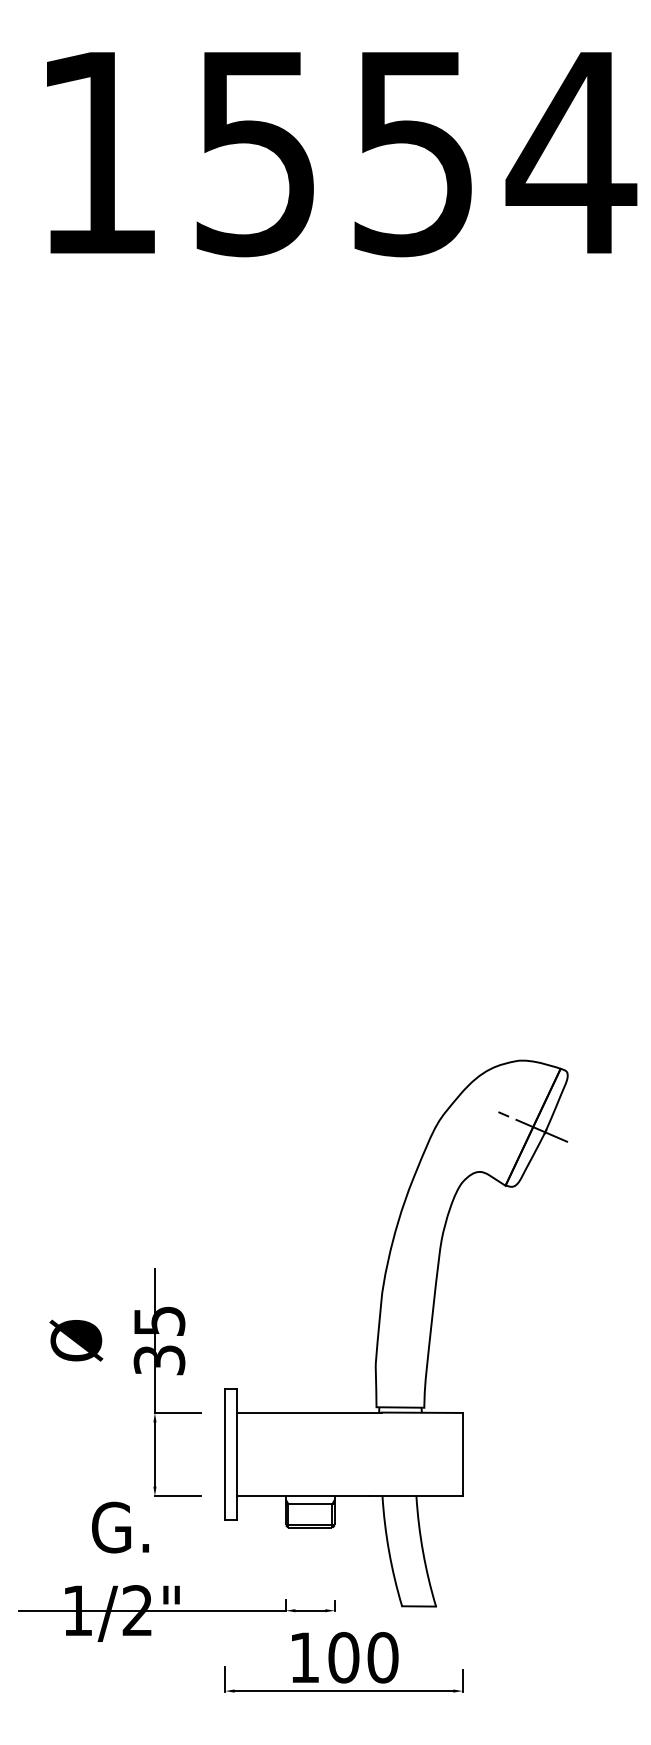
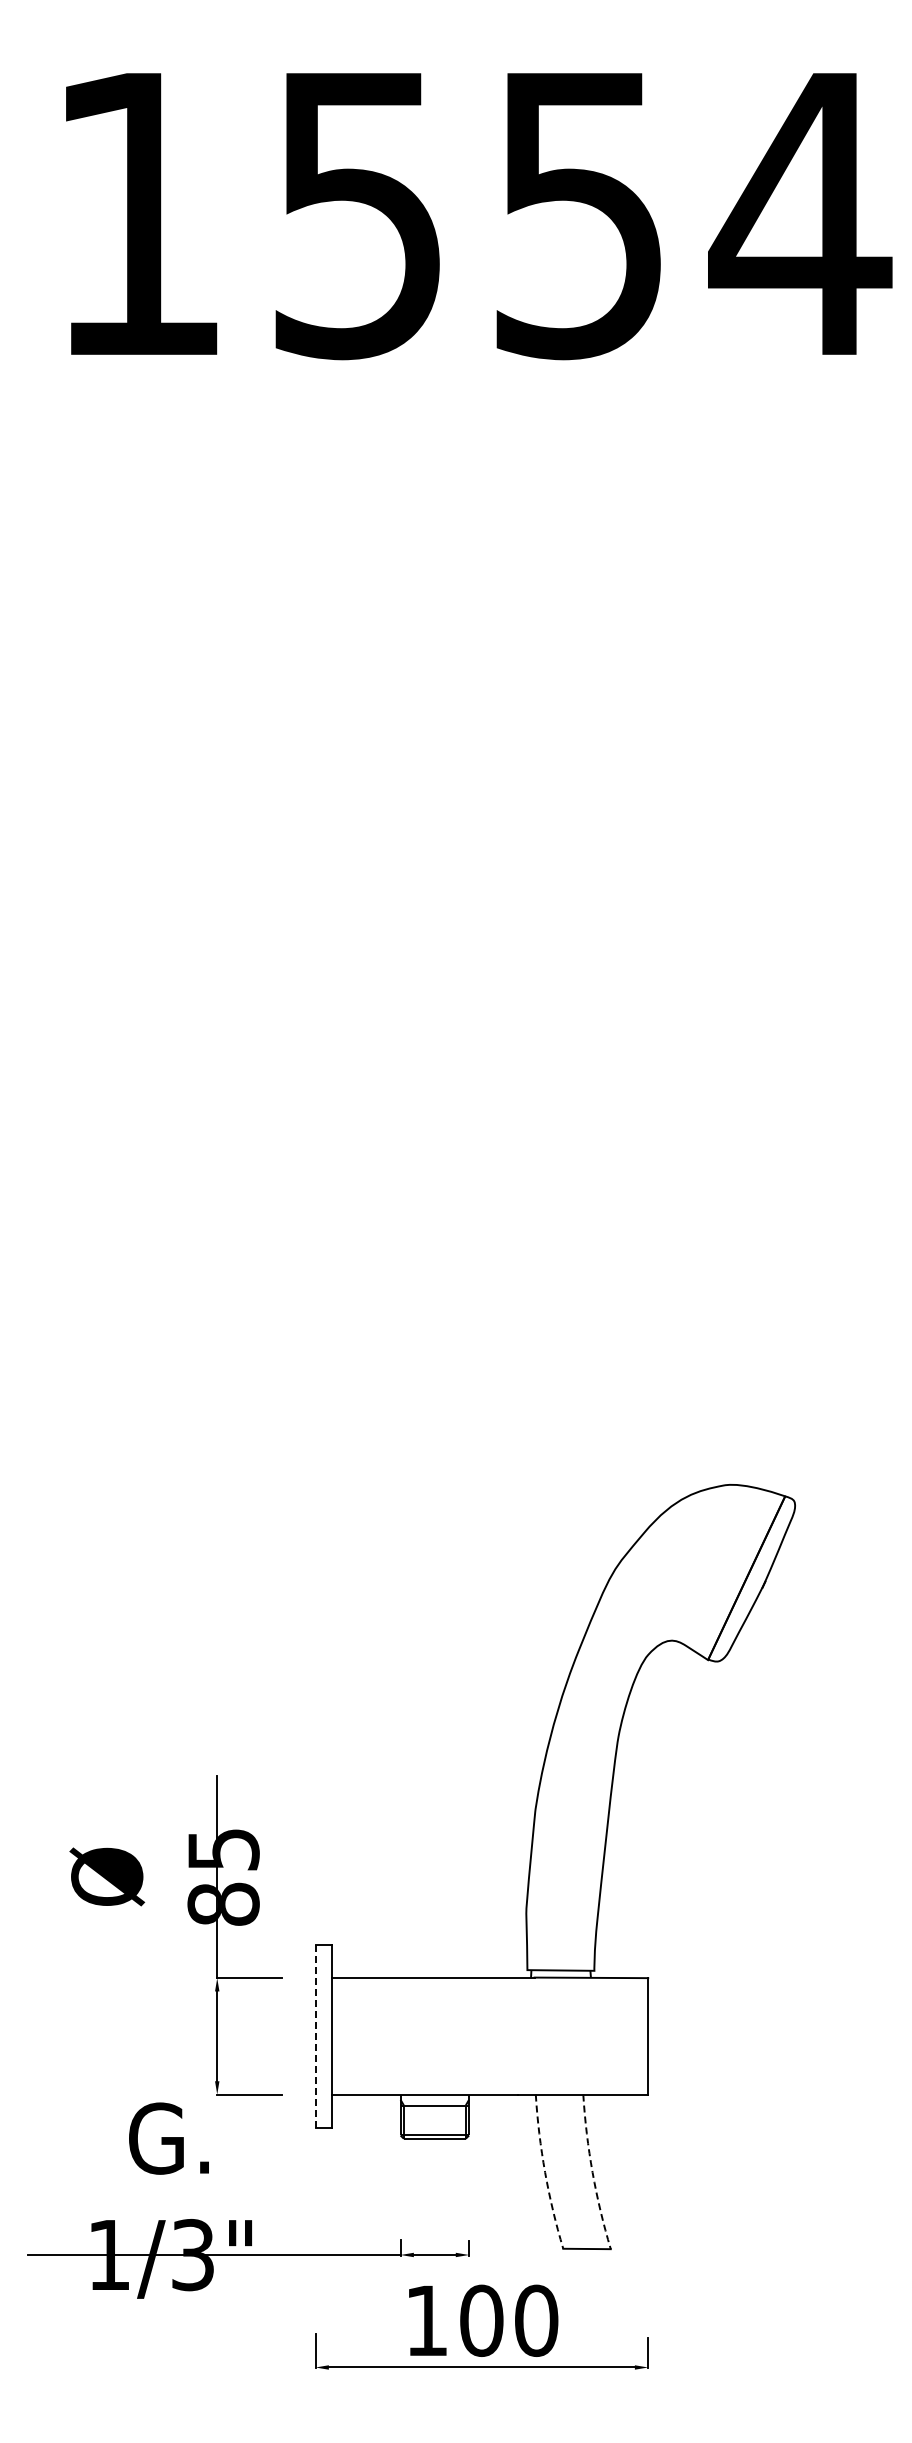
line: (533, 1126) -> (746, 1577), removed
text: (159, 1359) -> (223, 1903), 35 -> 85
line: (225, 1453) -> (315, 2035), solid -> dashed
arc: (389, 1551) -> (545, 2172), solid -> dashed
arc: (423, 1551) -> (592, 2172), solid -> dashed
text: (137, 1611) -> (192, 2255), 1/2" -> 1/3"

